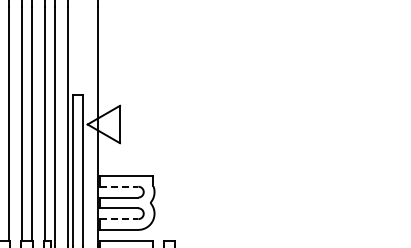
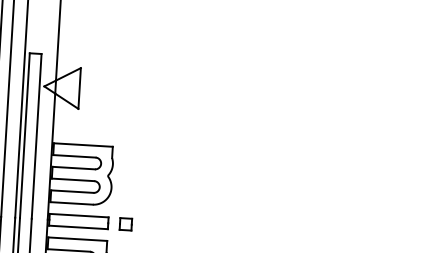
line: (119, 186) -> (75, 156), dashed -> solid
line: (119, 219) -> (72, 192), dashed -> solid

